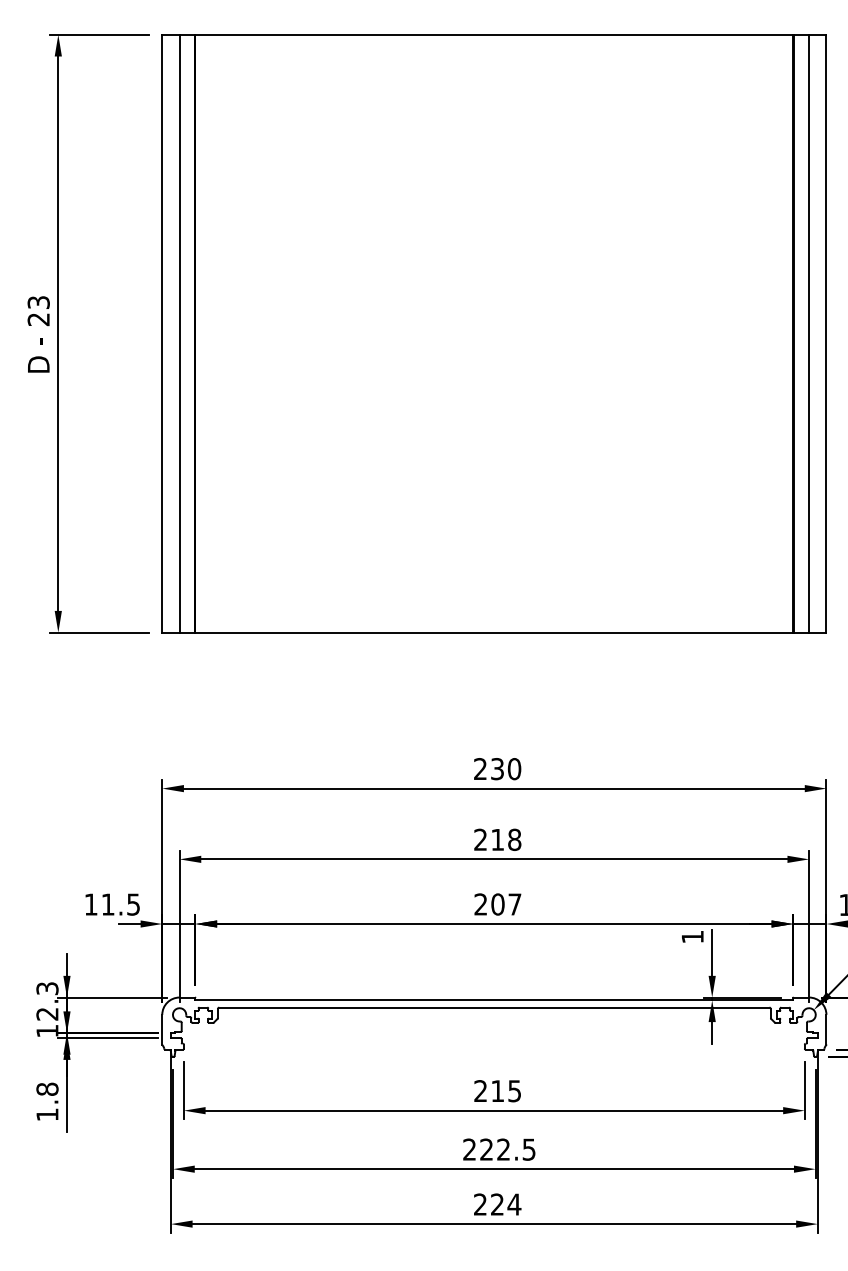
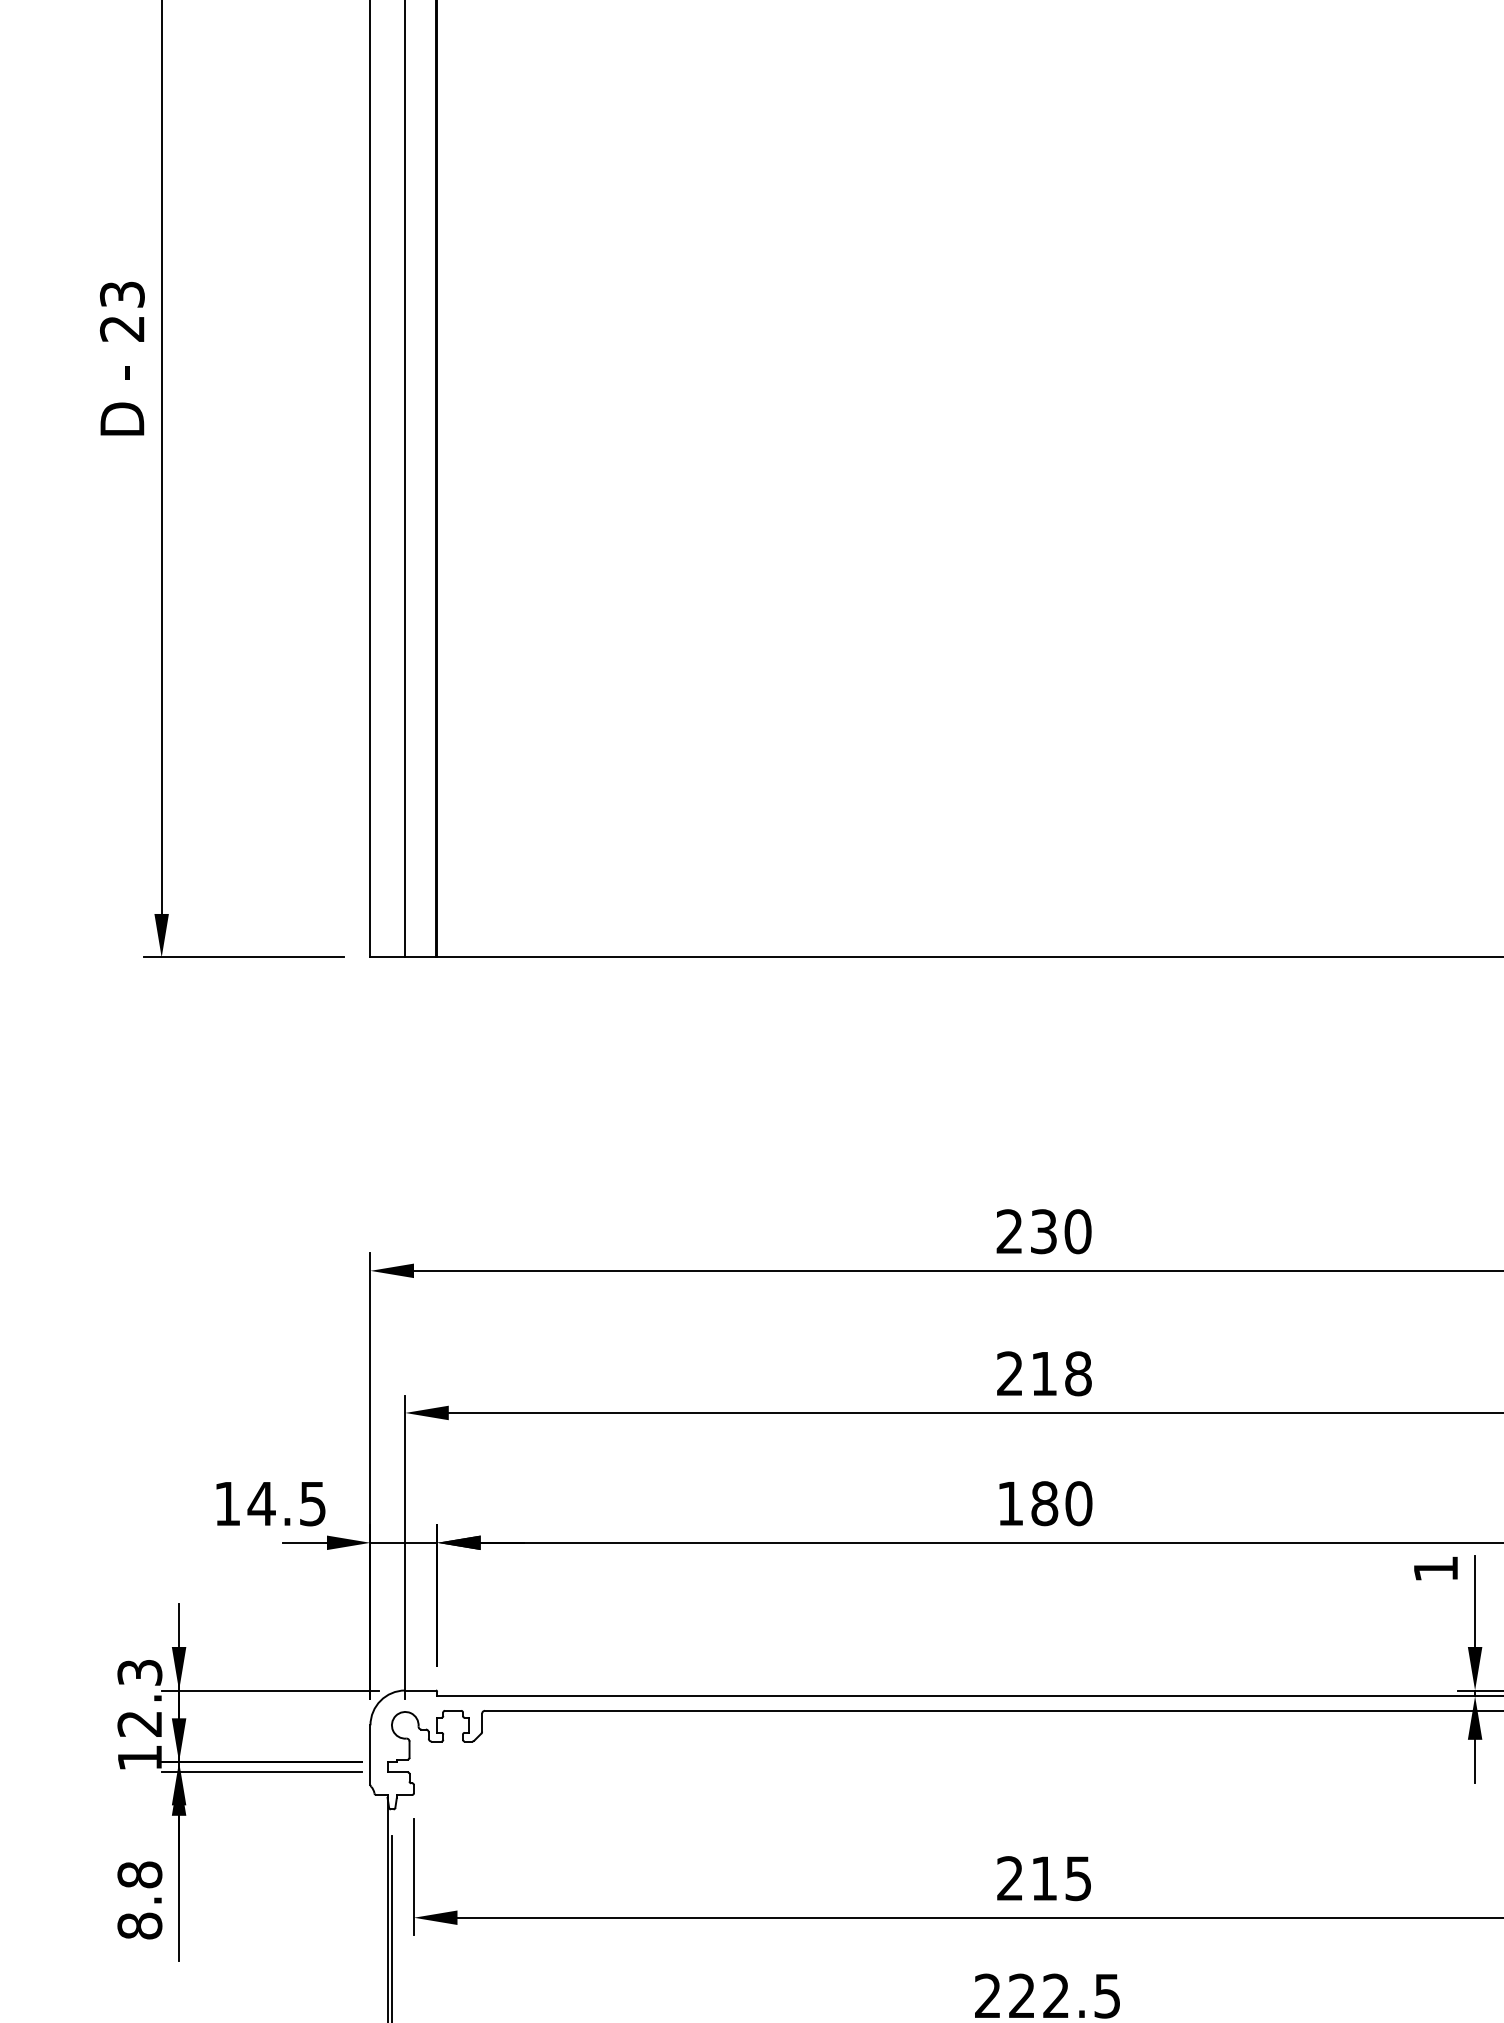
text: (108, 904) -> (262, 1503), 11.5 -> 14.5
text: (497, 904) -> (1043, 1503), 207 -> 180
text: (47, 1114) -> (139, 1925), 1.8 -> 8.8

